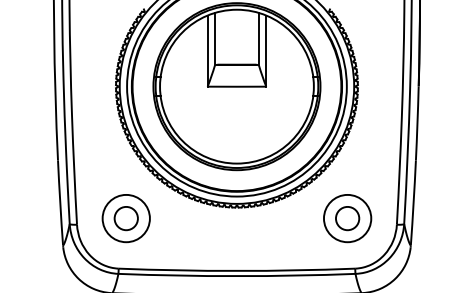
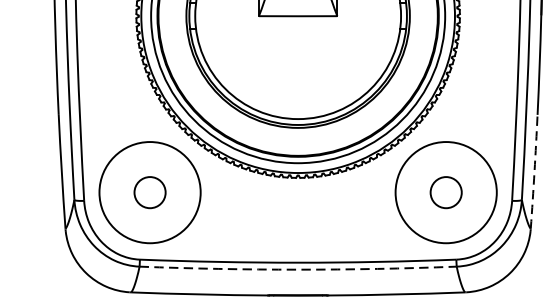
arc: (413, 203) -> (534, 172), solid -> dashed
circle: (125, 218) -> (149, 192), size x1.6
circle: (347, 218) -> (446, 192), size x1.6
arc: (236, 276) -> (297, 270), solid -> dashed

